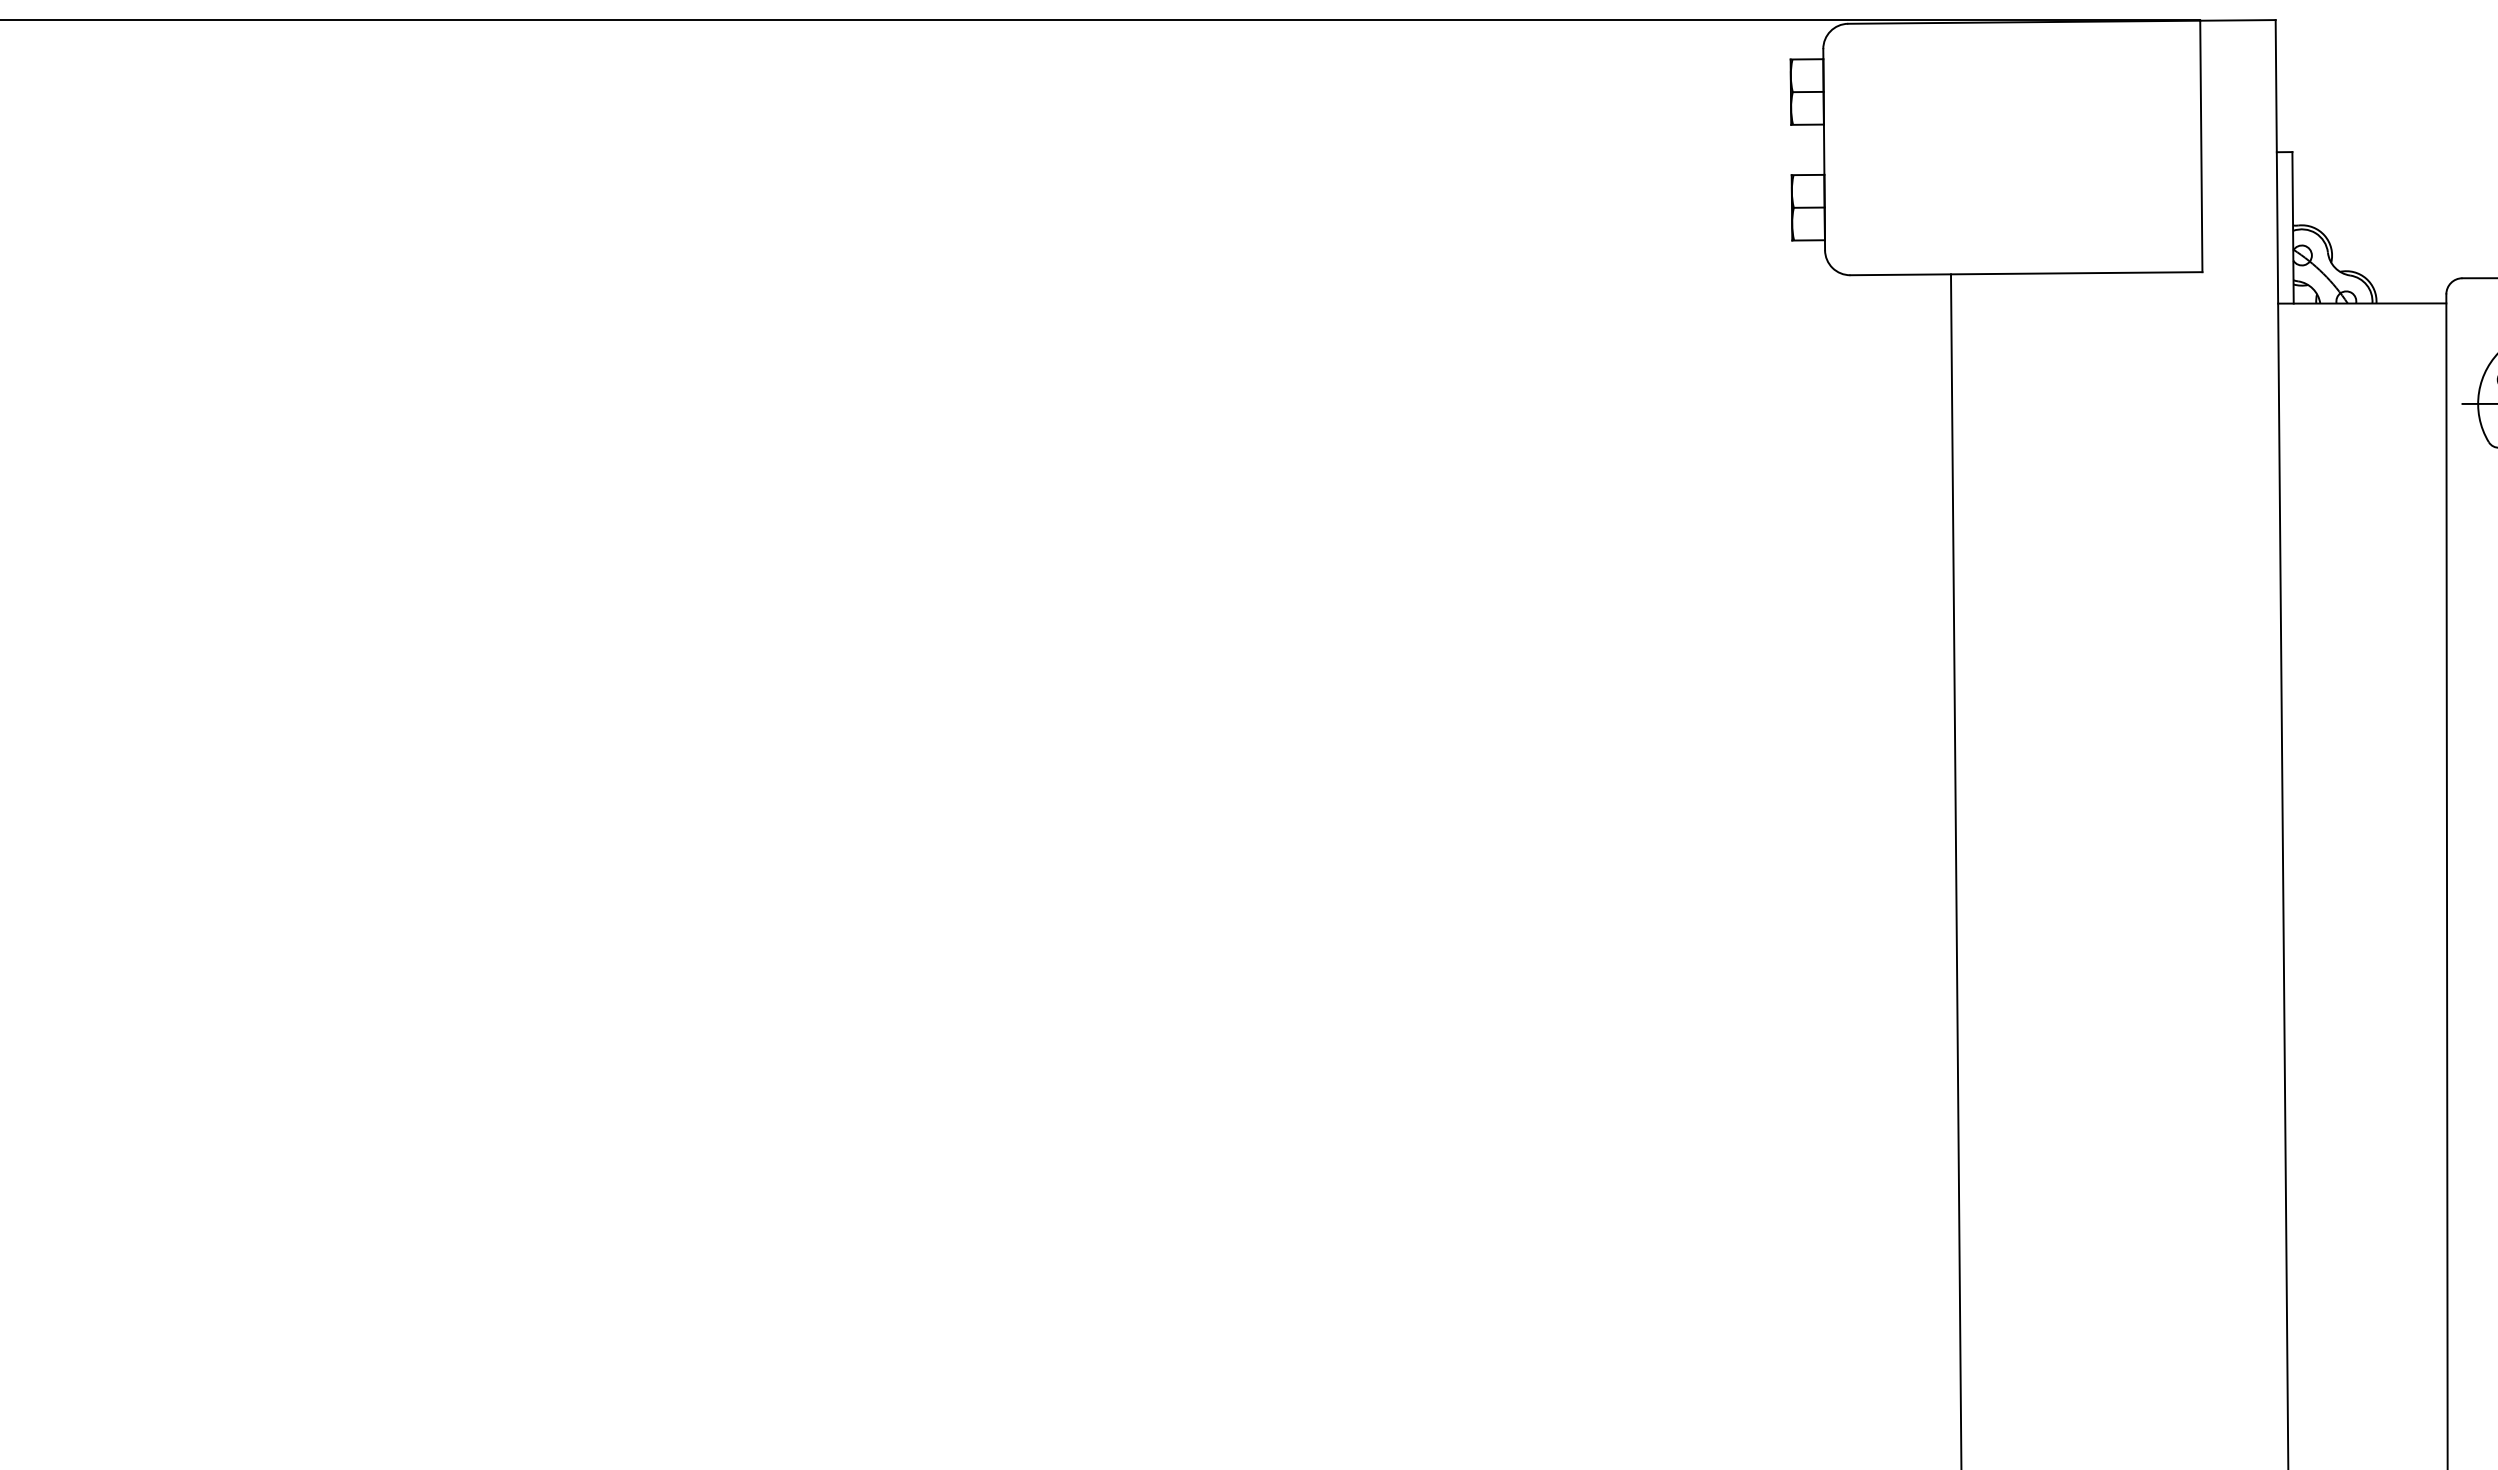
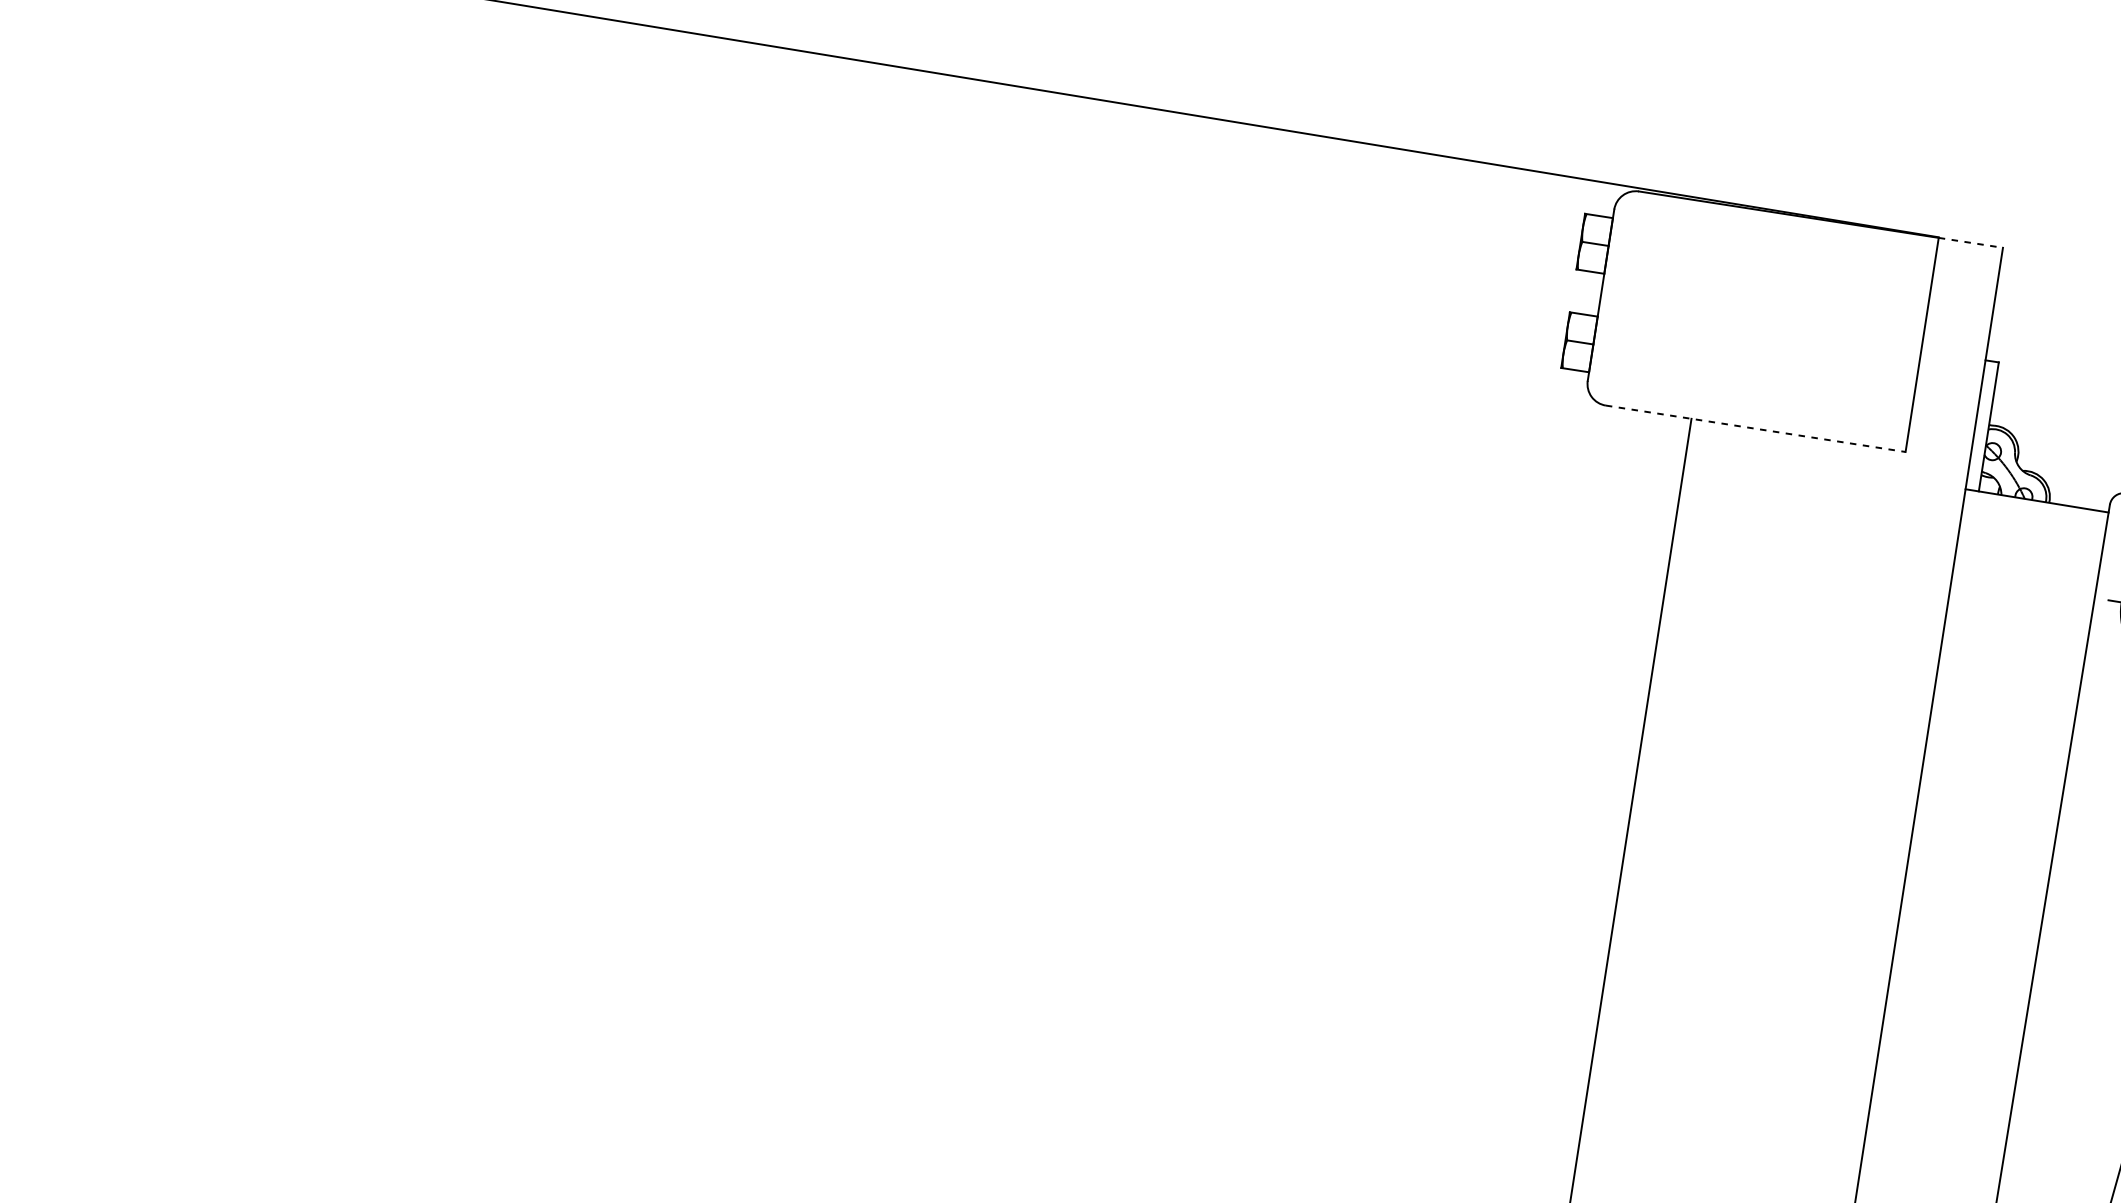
line: (2237, 20) -> (1970, 242), solid -> dashed
line: (2026, 273) -> (1755, 428), solid -> dashed

